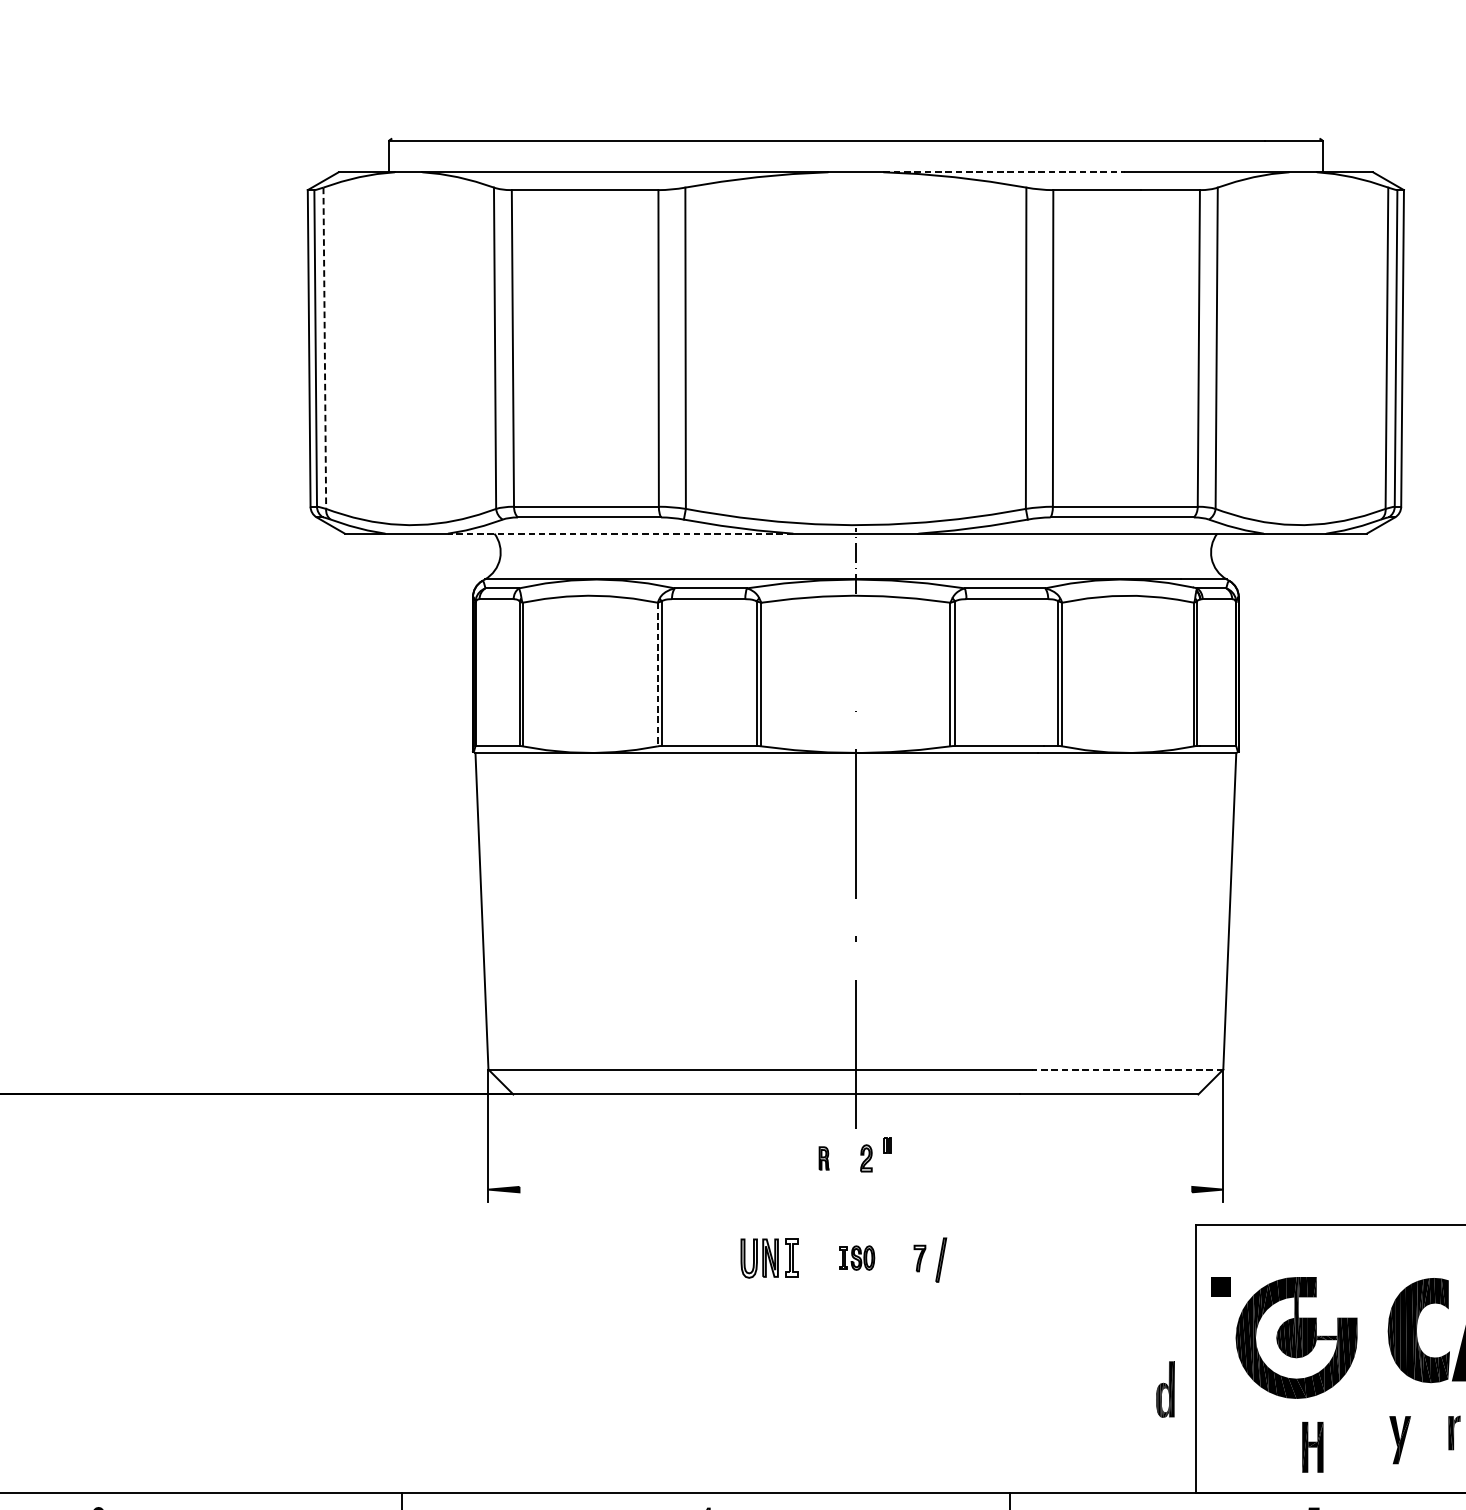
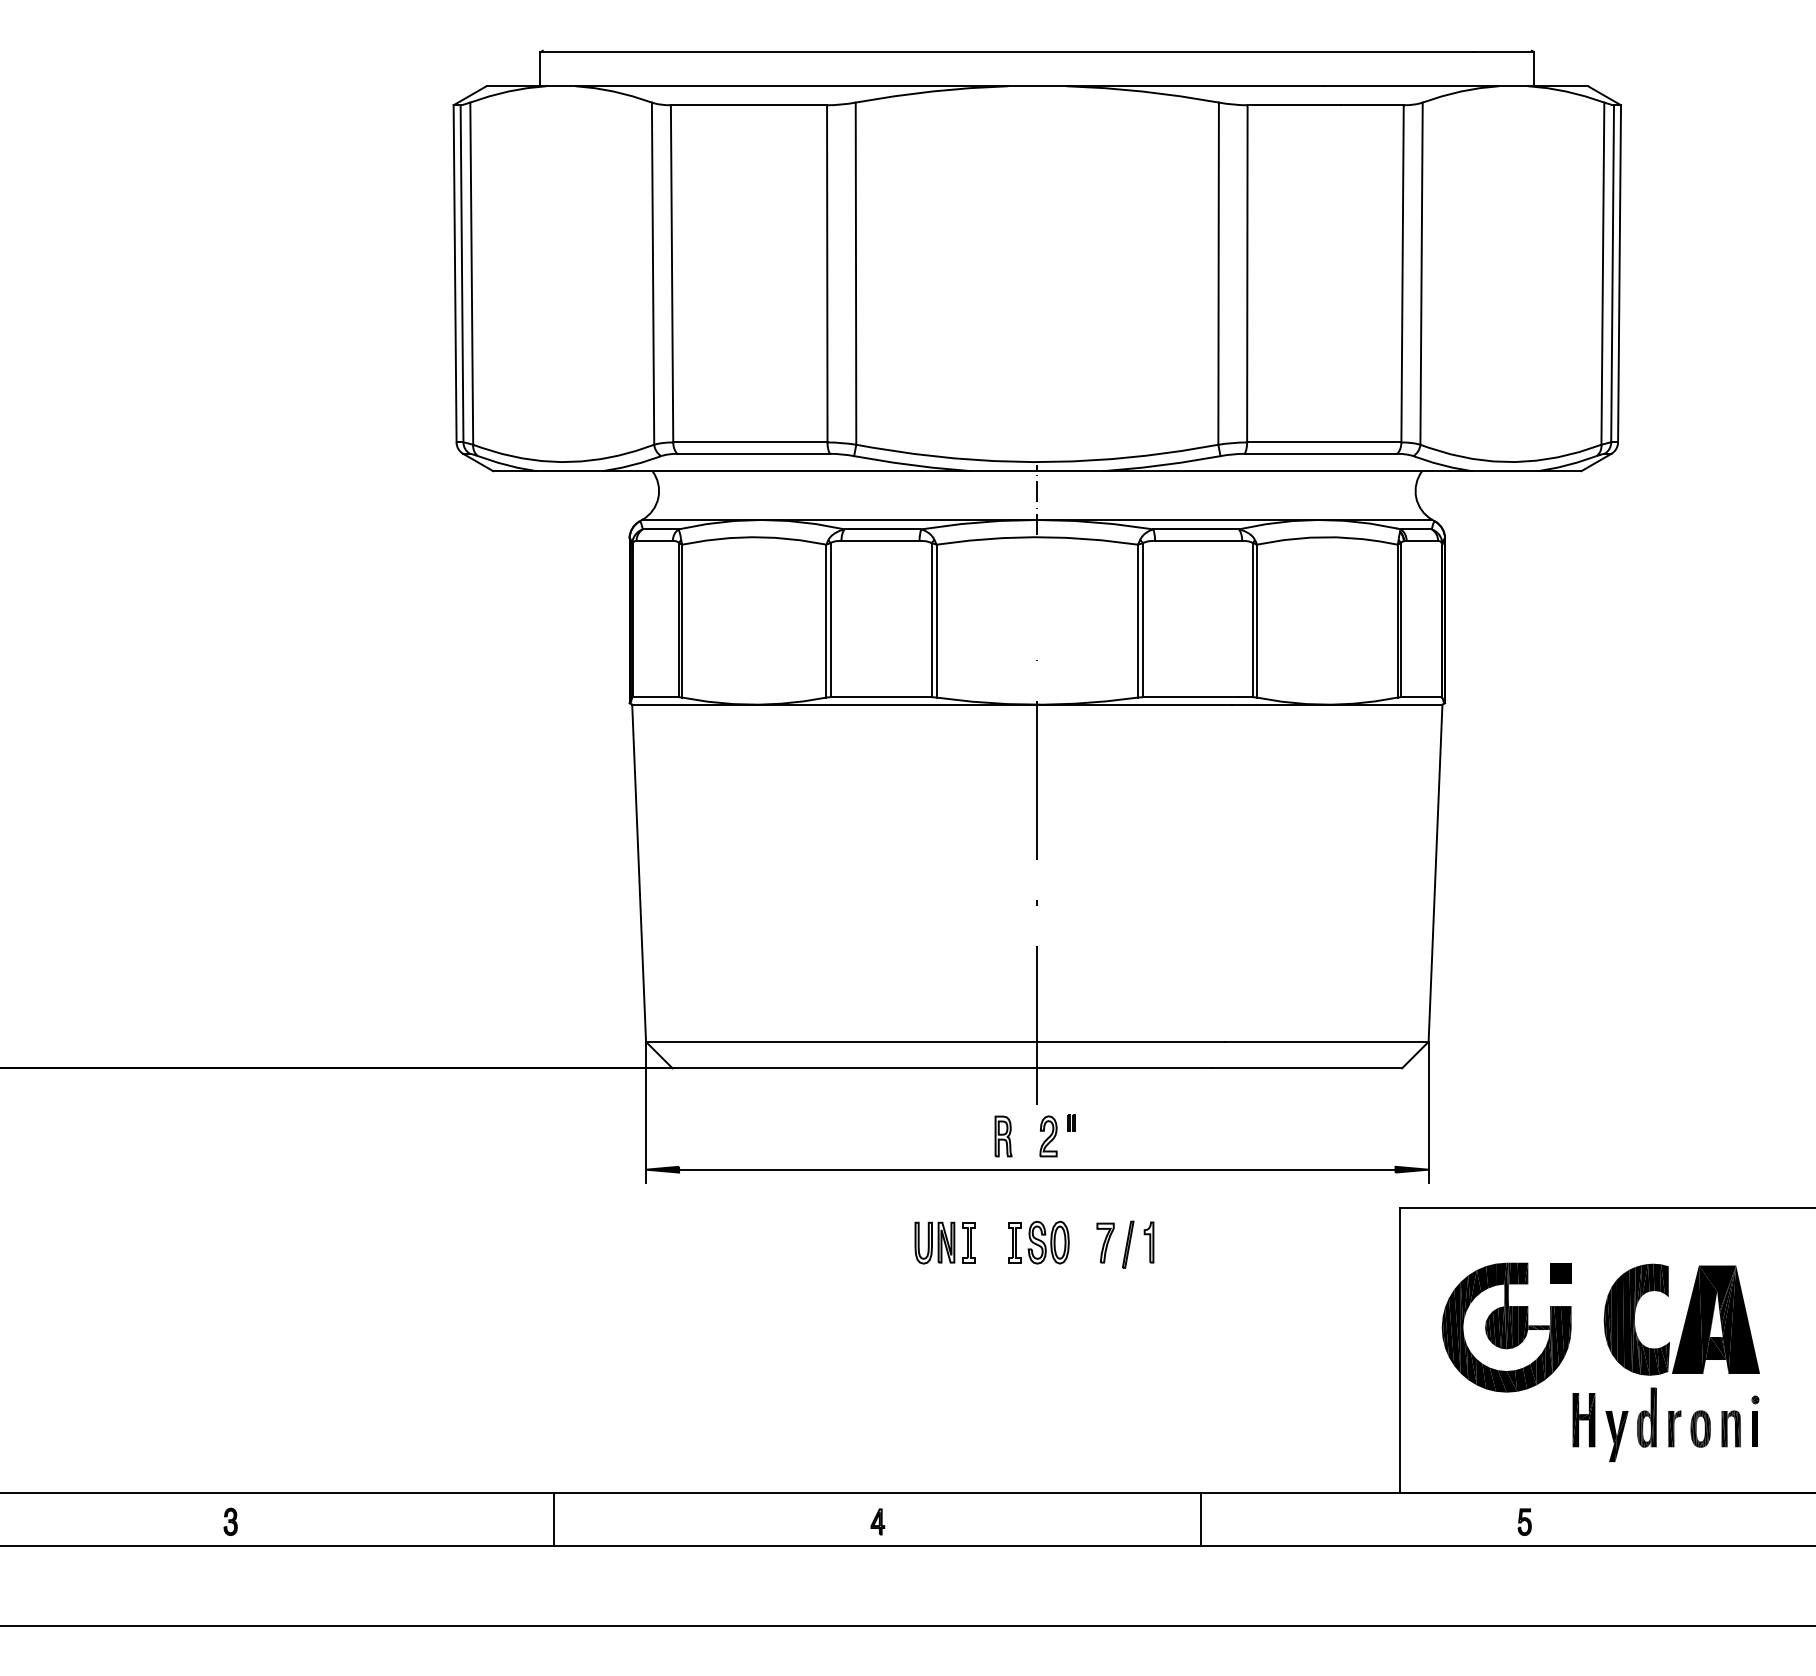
line: (1004, 172) -> (1195, 86), dashed -> solid
line: (324, 349) -> (471, 274), dashed -> solid
line: (620, 534) -> (786, 471), dashed -> solid
line: (657, 674) -> (826, 621), dashed -> solid
line: (1127, 1069) -> (1326, 1041), dashed -> solid
part: (824, 1158) -> (1003, 1136), size x1.67
part: (866, 1158) -> (1048, 1136), size x1.43
line: (856, 1189) -> (1037, 1169), added
part: (856, 1257) -> (1038, 1242), size x1.67
part: (919, 1257) -> (1105, 1242), size x1.43
part: (960, 1257) -> (1148, 1242), added
part: (1220, 1287) -> (1560, 1273), moved
part: (1164, 1389) -> (1646, 1417), moved
part: (1312, 1447) -> (1583, 1420), moved

